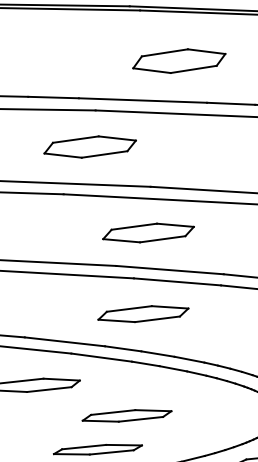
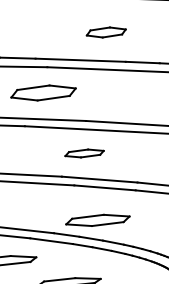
part: (179, 60) -> (106, 32), size x0.6
part: (148, 232) -> (84, 153), size x0.6
part: (143, 314) -> (97, 220), moved

